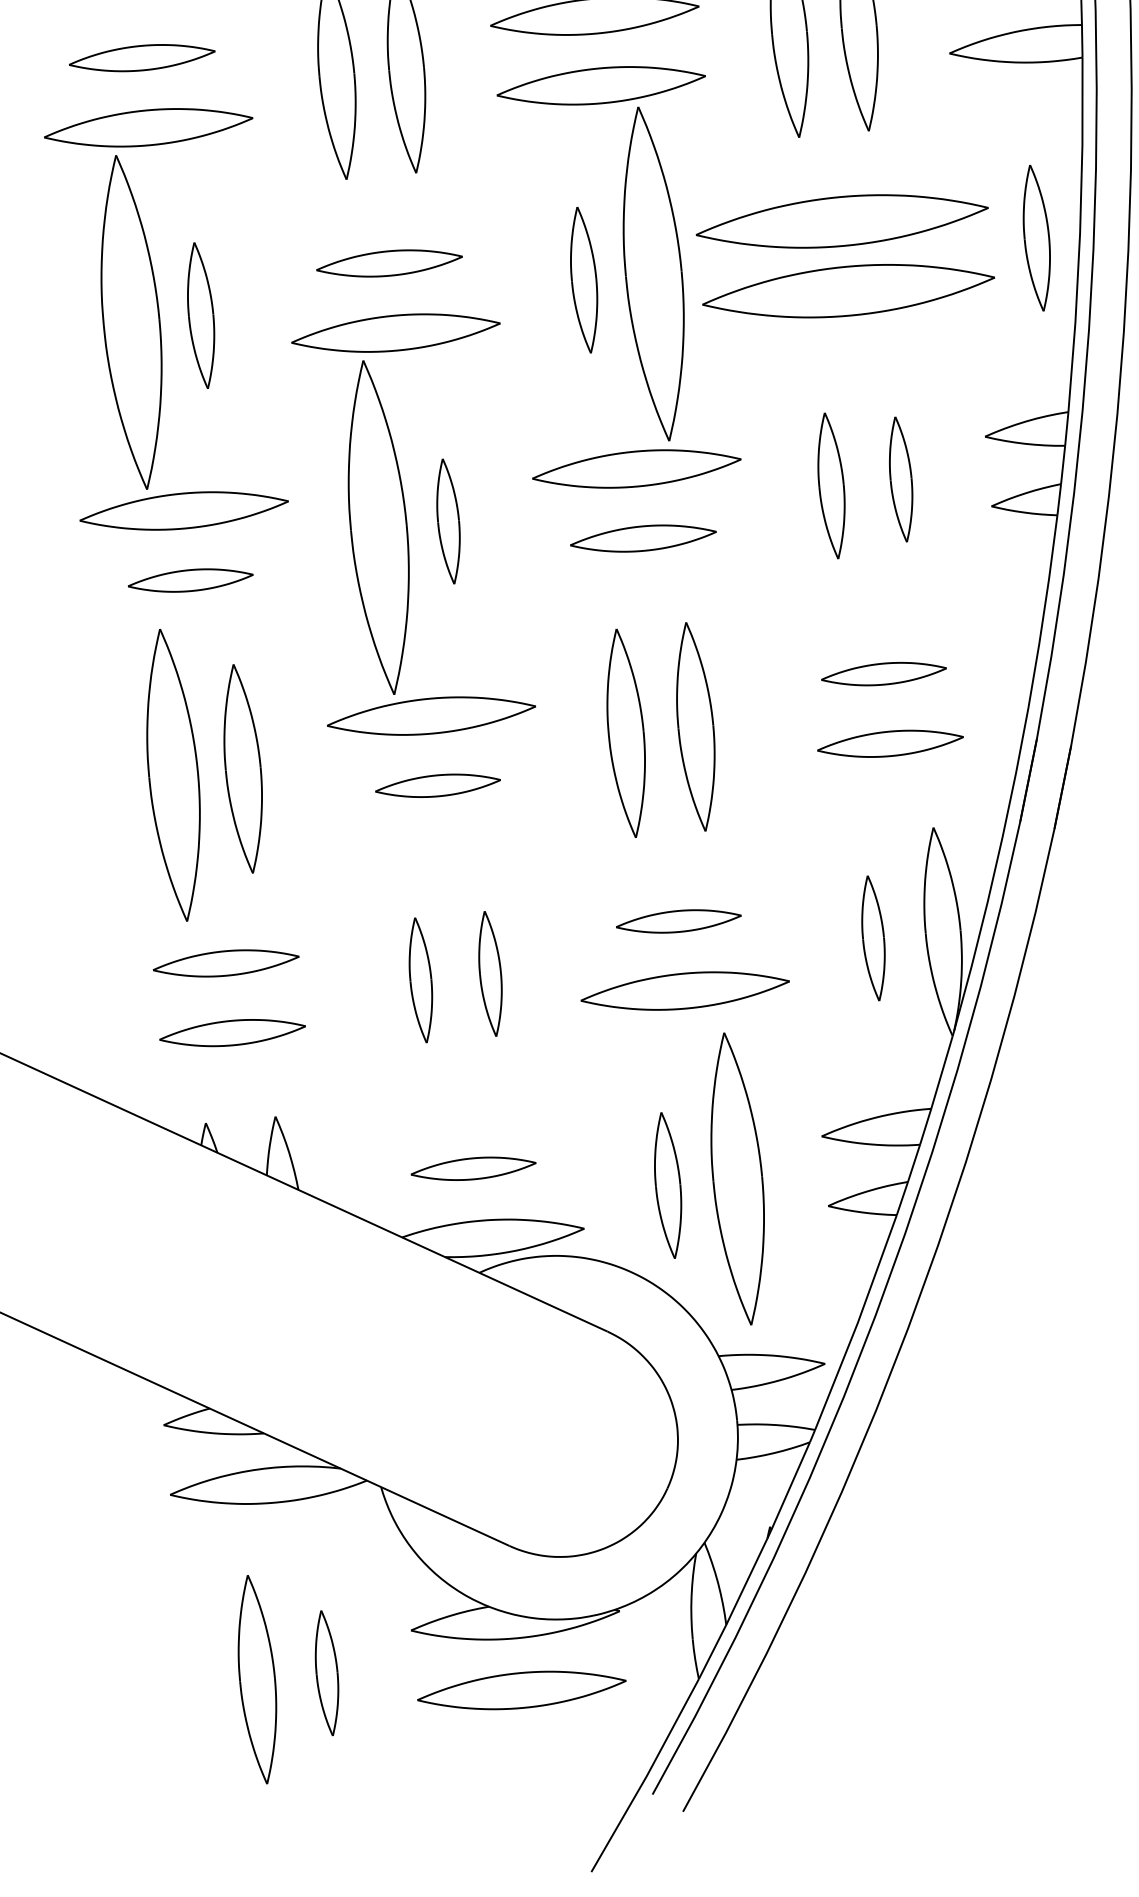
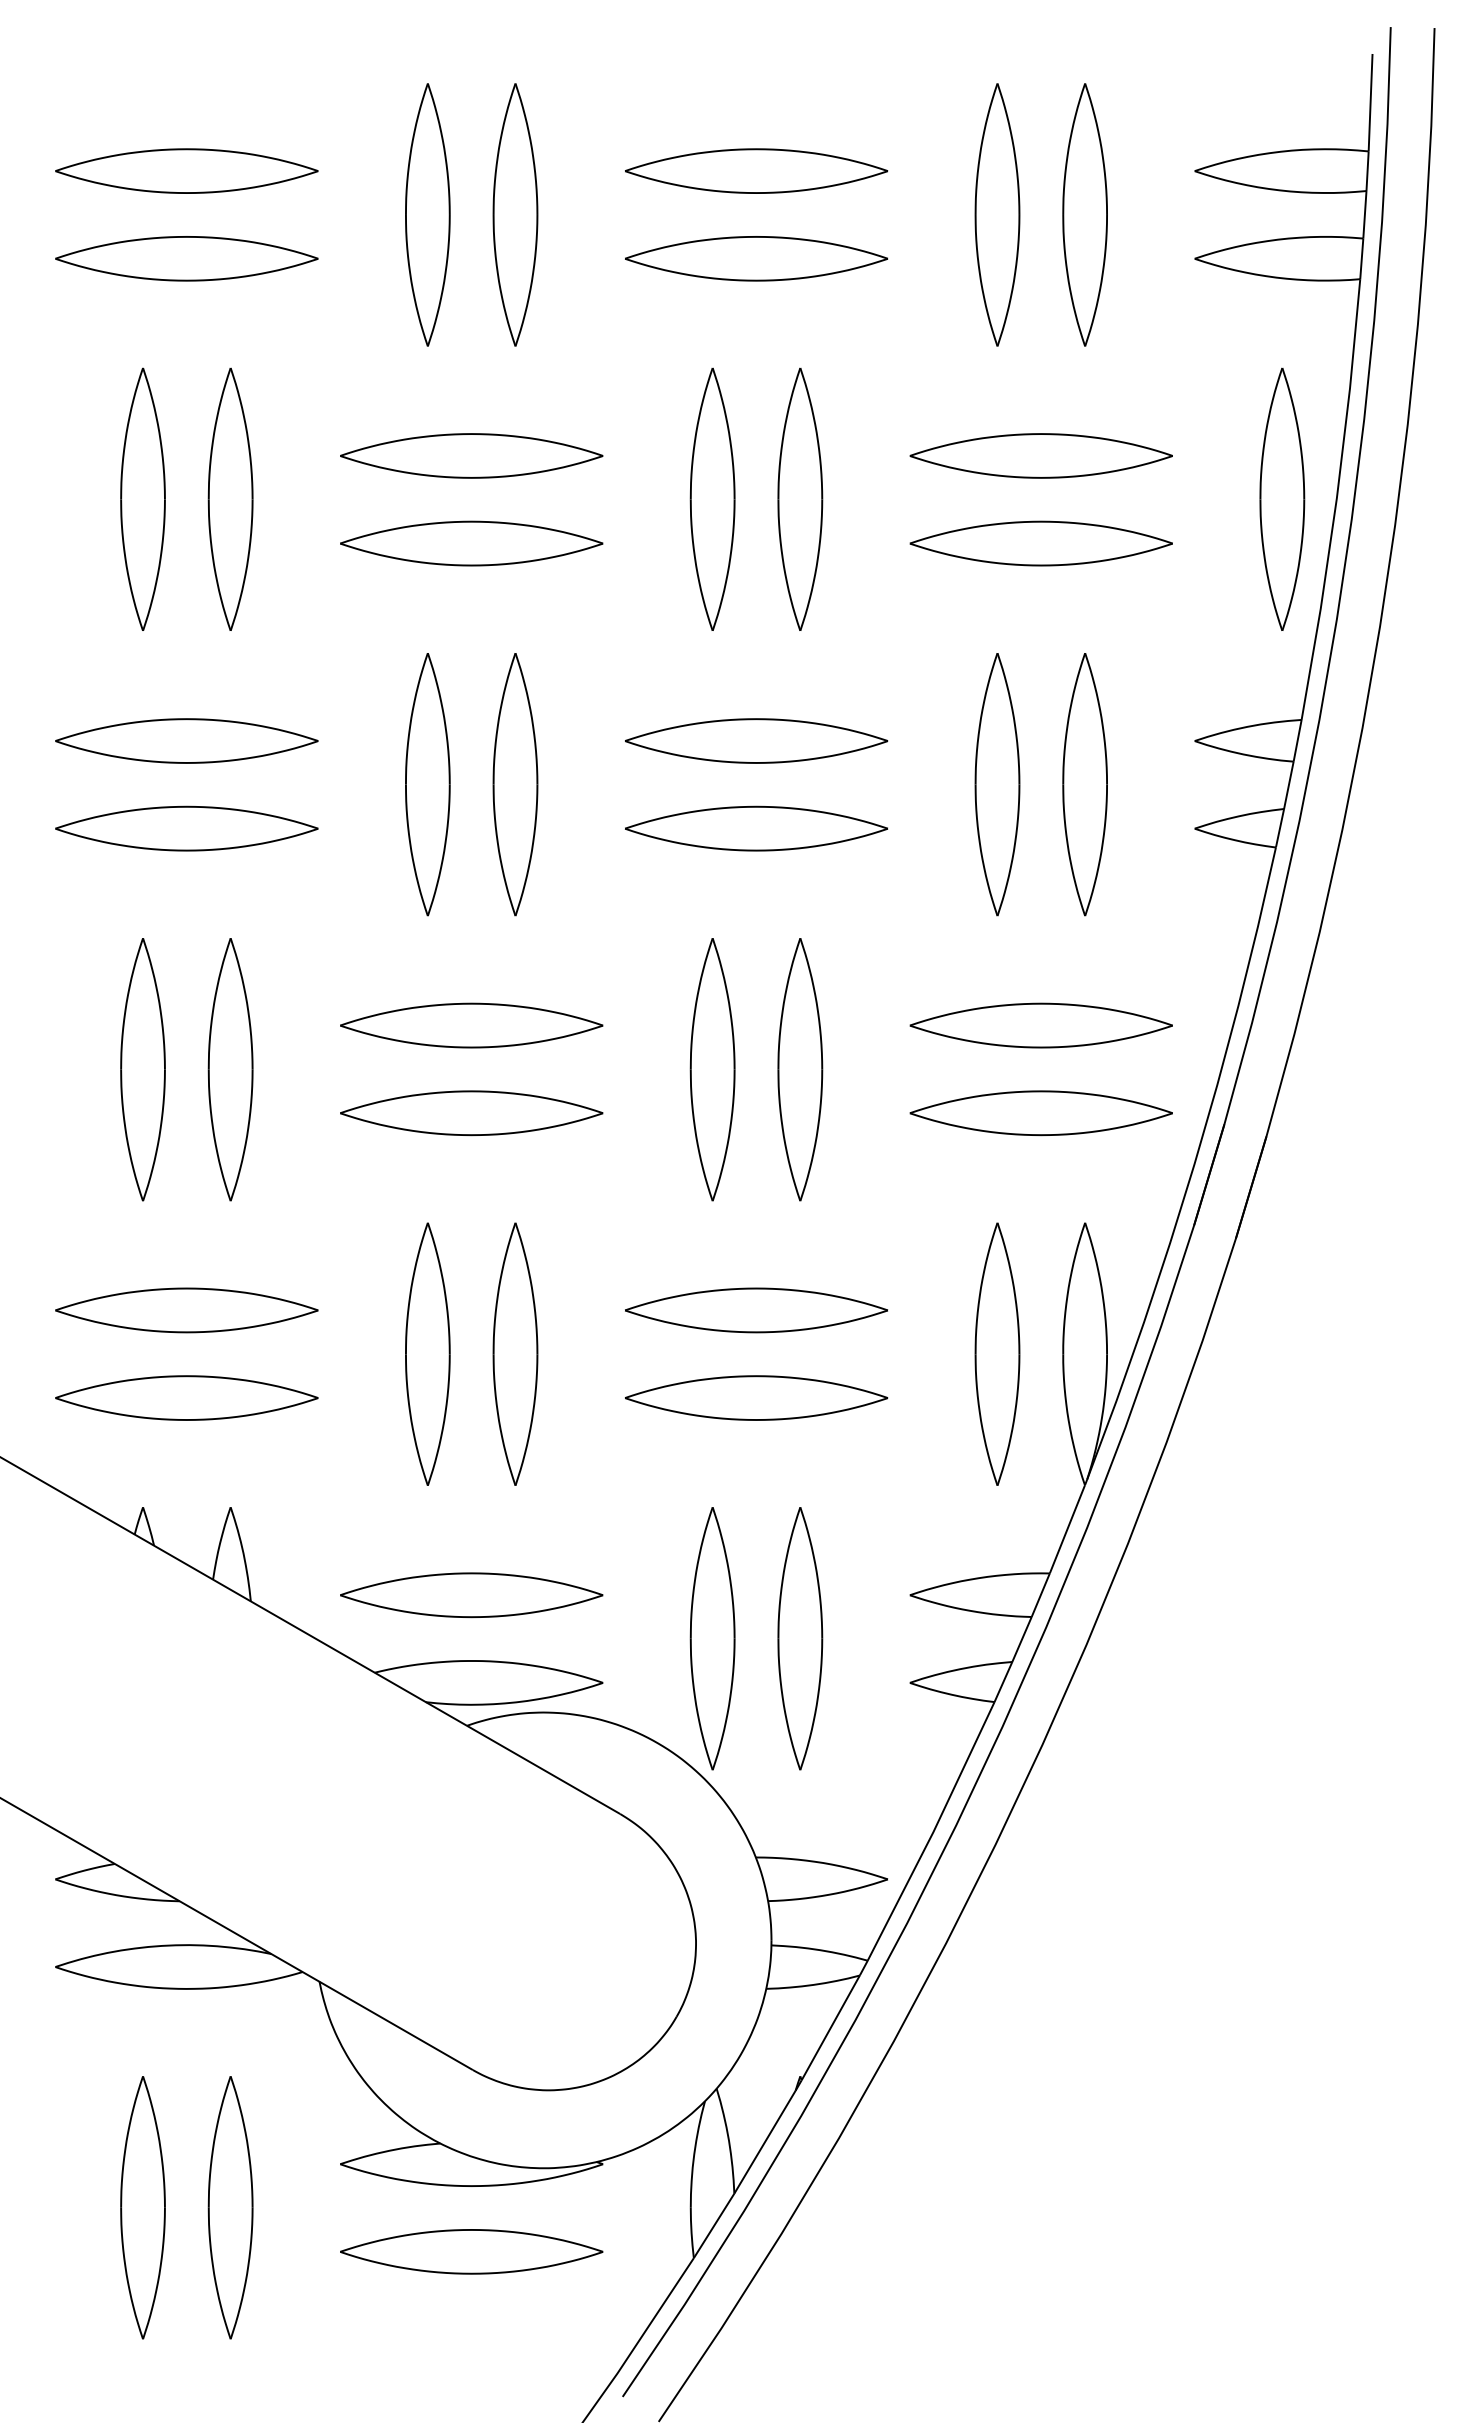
part: (141, 57) -> (186, 170), size x1.43
part: (841, 221) -> (1040, 455), size x0.71
part: (1036, 237) -> (1282, 498), size x1.43
part: (389, 263) -> (471, 455), size x1.43
part: (653, 273) -> (800, 498), size x0.62
part: (583, 279) -> (712, 498), size x1.43
part: (847, 291) -> (1040, 543), size x0.71
part: (201, 315) -> (230, 498), size x1.43
part: (131, 321) -> (142, 498), size x0.62
part: (900, 479) -> (1084, 784), size x1.67
part: (831, 485) -> (997, 784), size x1.43
part: (448, 521) -> (515, 784), size x1.67
part: (378, 527) -> (427, 784), size x0.62
part: (643, 538) -> (756, 828), size x1.43
part: (190, 580) -> (186, 828), size x1.67
part: (883, 674) -> (1040, 1025), size x1.67
part: (889, 744) -> (1040, 1113), size x1.43
part: (173, 775) -> (142, 1069), size x0.71
part: (437, 785) -> (471, 1113), size x1.67
part: (678, 921) -> (756, 1310), size x1.67
part: (873, 937) -> (997, 1353), size x1.67
part: (225, 963) -> (186, 1310), size x1.43
part: (490, 973) -> (515, 1353), size x1.67
part: (420, 979) -> (427, 1353), size x1.67
part: (232, 1032) -> (186, 1397), size x1.43
part: (473, 1168) -> (471, 1595), size x1.67
part: (737, 1178) -> (800, 1638), size x0.71
part: (668, 1185) -> (712, 1638), size x1.43
part: (326, 1673) -> (230, 2207), size x1.67

